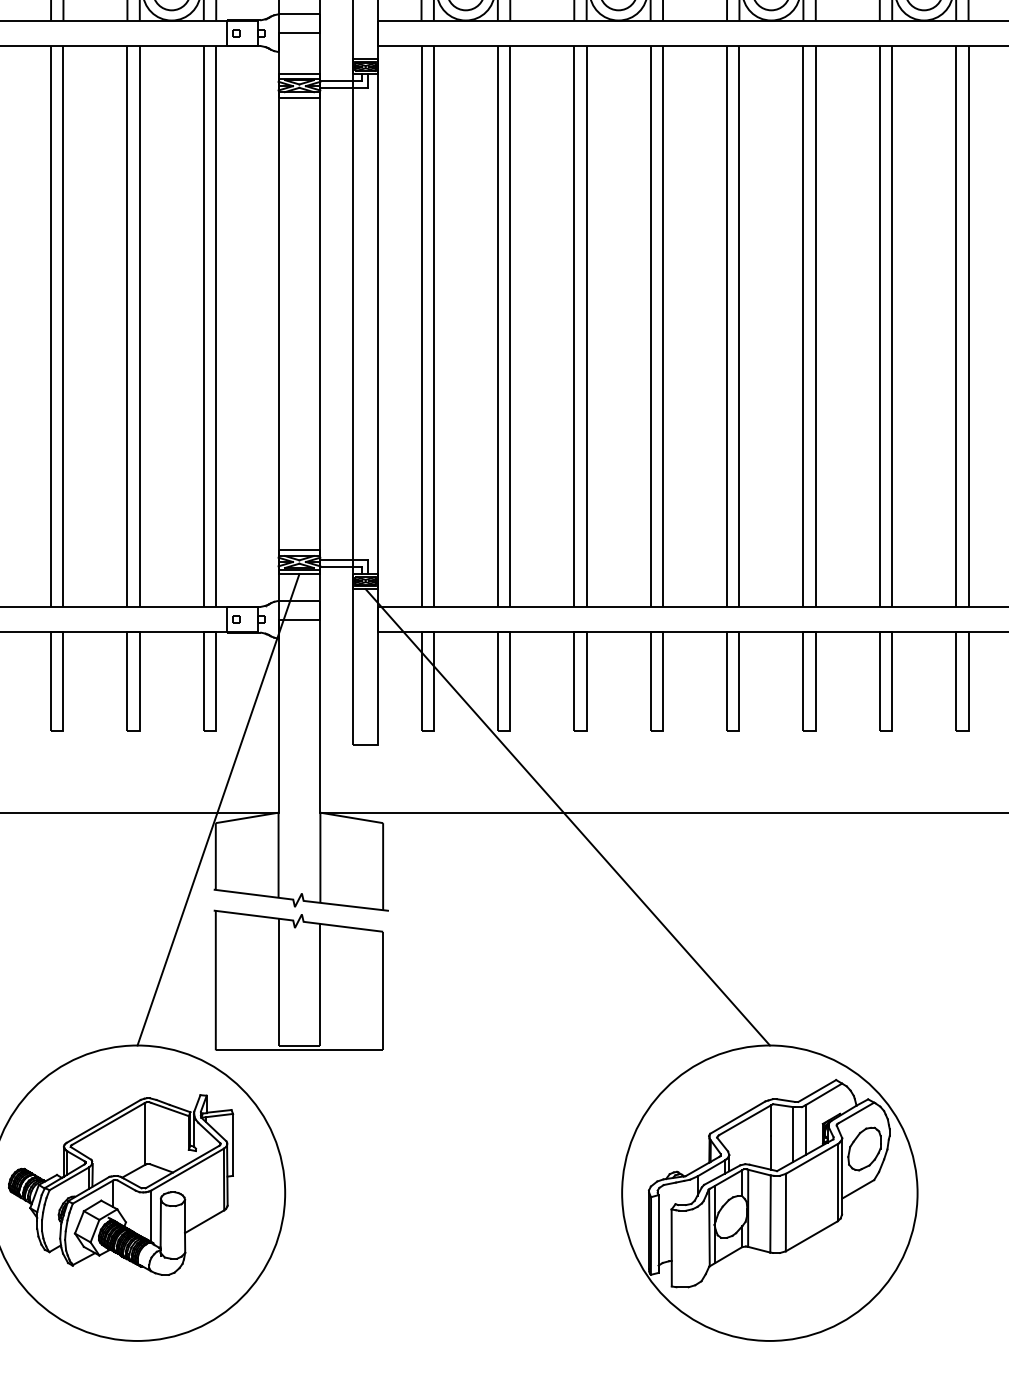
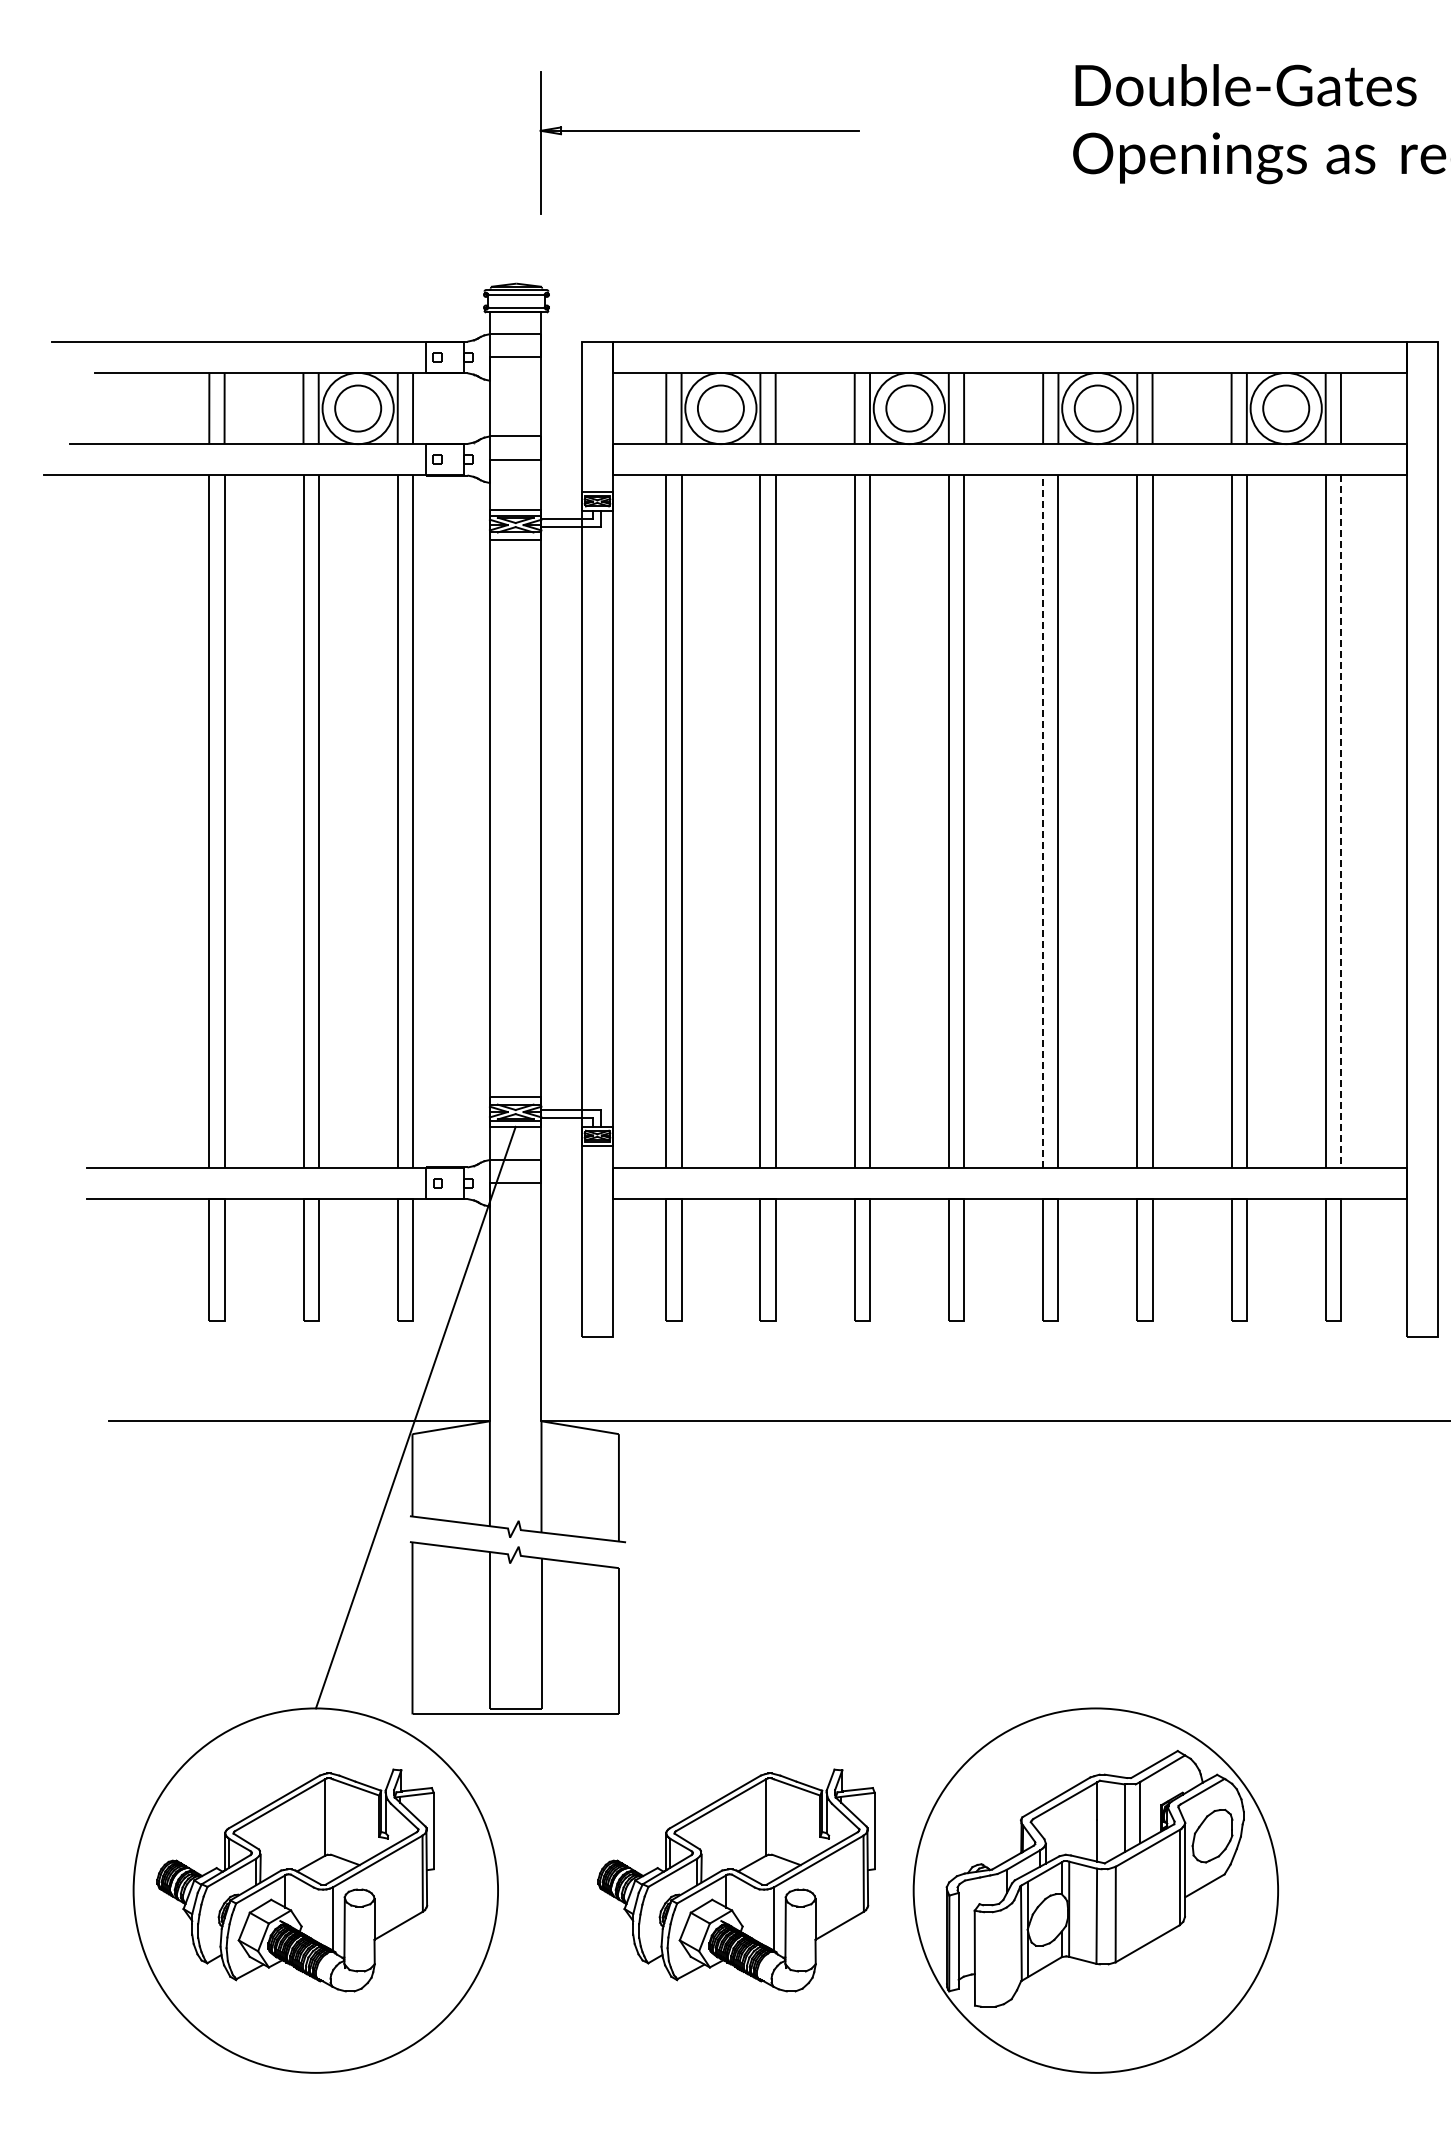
line: (727, 326) -> (1043, 821), solid -> dashed
line: (968, 327) -> (1341, 822), solid -> dashed
line: (567, 816) -> (846, 1426), removed
part: (478, 1185) -> (736, 1880), added

